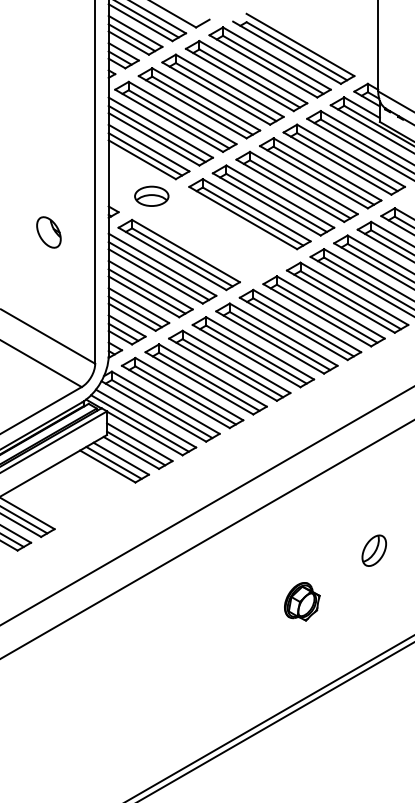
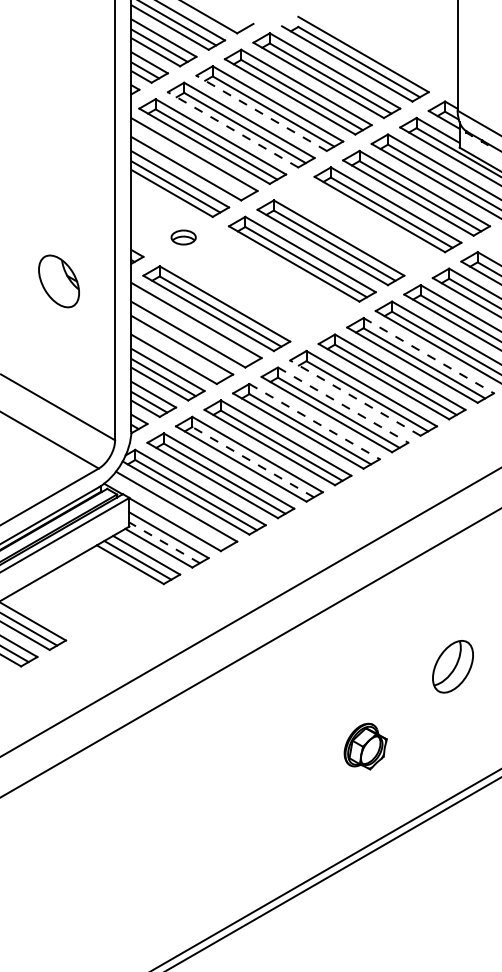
line: (215, 93) -> (260, 113), solid -> dashed
line: (192, 106) -> (232, 128), solid -> dashed
line: (156, 133) -> (189, 161), removed
part: (296, 186) -> (358, 225), removed
part: (151, 195) -> (183, 236), size x0.6
part: (48, 232) -> (58, 281), size x1.4
line: (158, 271) -> (191, 328), removed
line: (146, 291) -> (177, 352), removed
line: (354, 294) -> (428, 356), solid -> dashed
line: (293, 328) -> (355, 397), solid -> dashed
line: (284, 334) -> (344, 404), solid -> dashed
line: (260, 348) -> (315, 421), solid -> dashed
line: (208, 381) -> (252, 461), solid -> dashed
line: (139, 423) -> (168, 512), removed
line: (136, 448) -> (165, 542), solid -> dashed
part: (373, 550) -> (451, 666), size x1.4
part: (302, 601) -> (365, 746), moved

